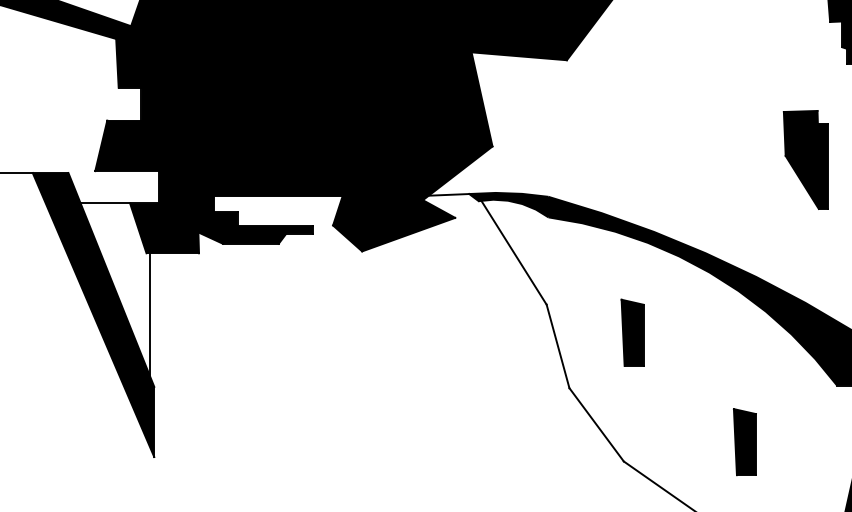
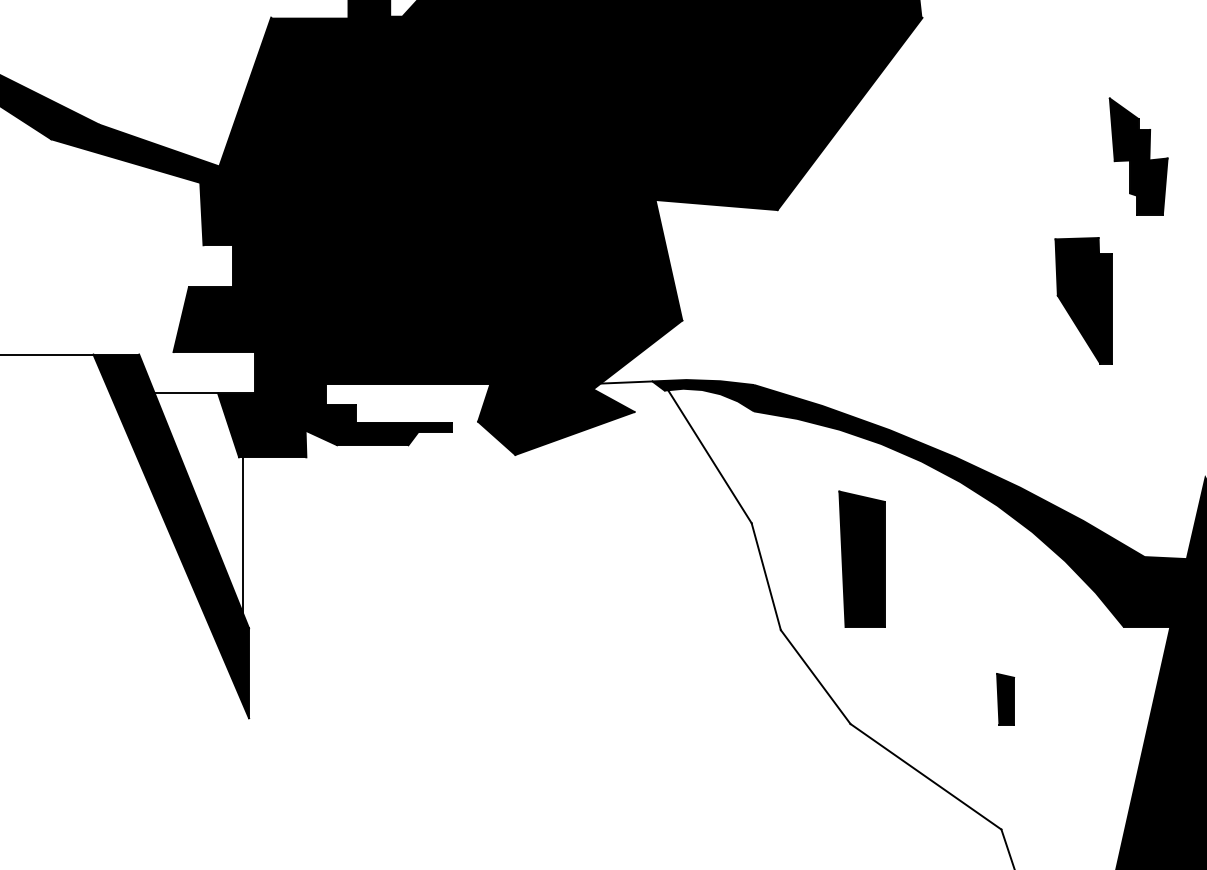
part: (805, 159) -> (1083, 300), moved
part: (632, 332) -> (861, 558), size x1.6
part: (744, 442) -> (1005, 699), size x0.6

